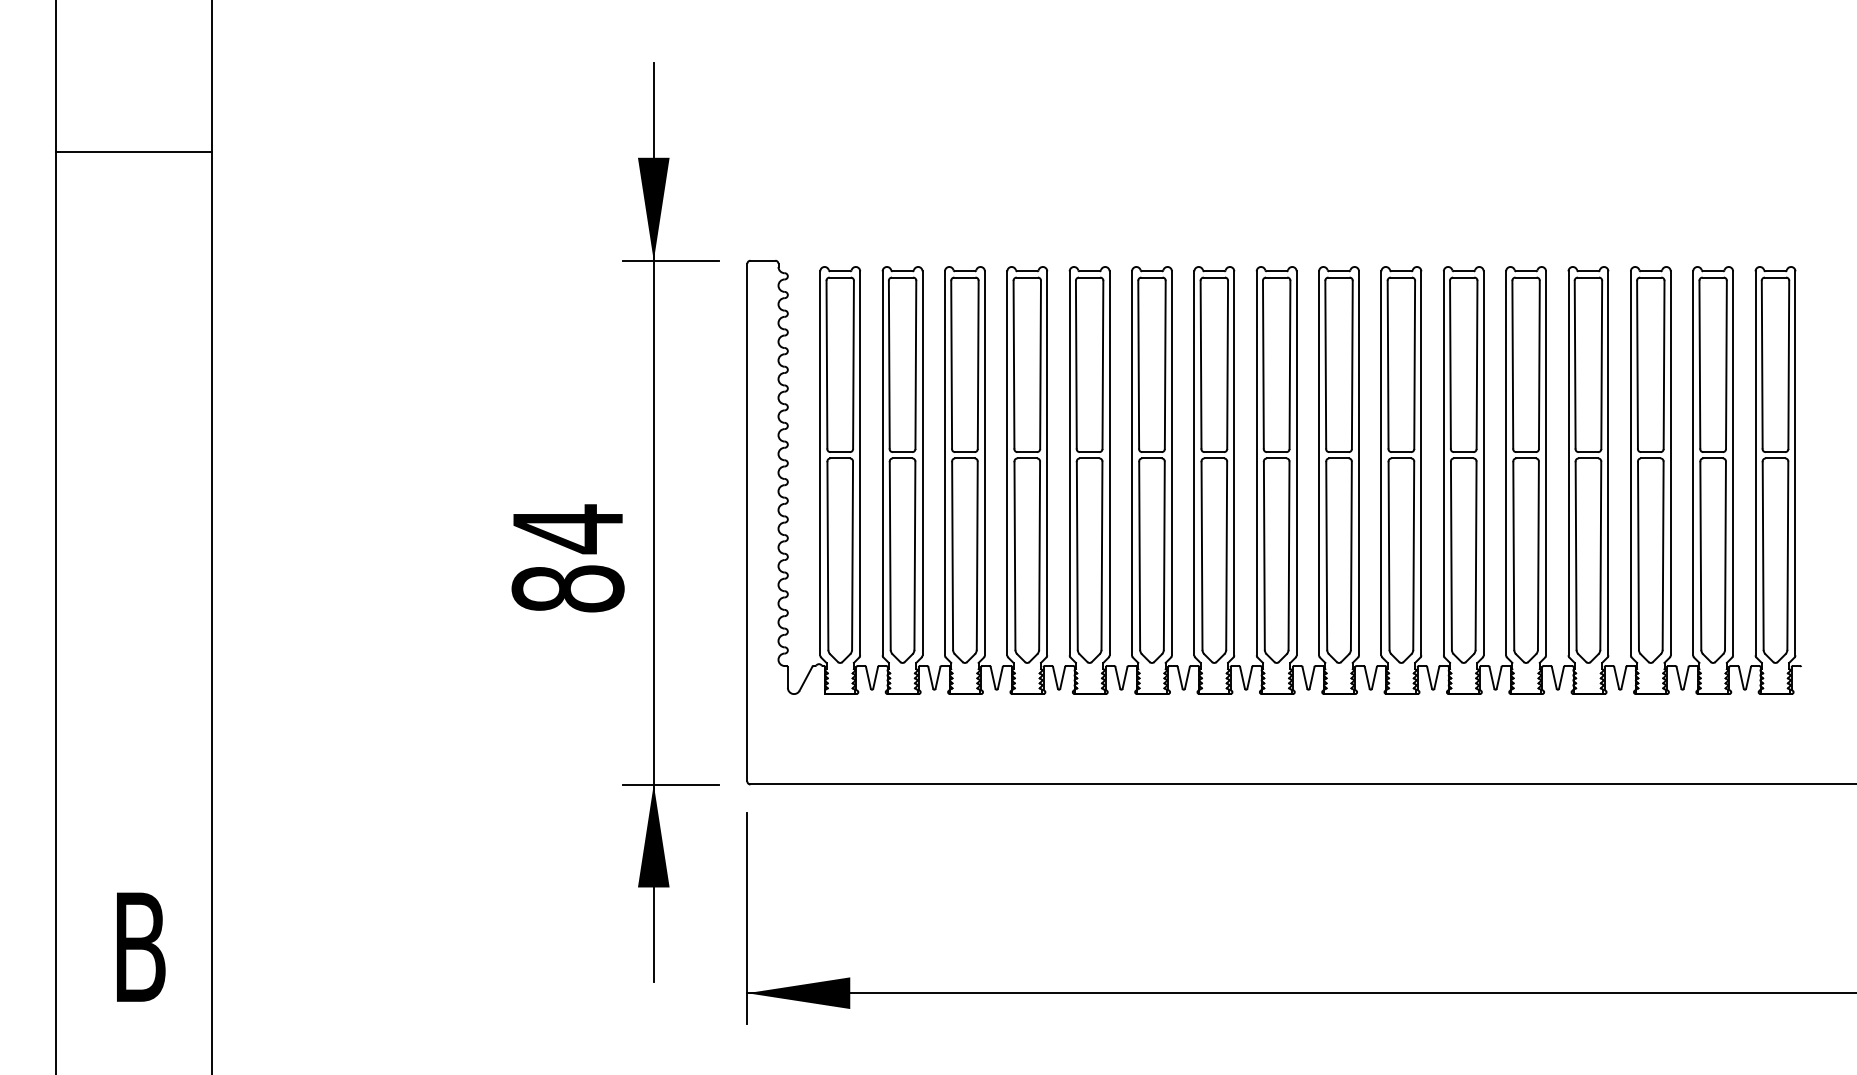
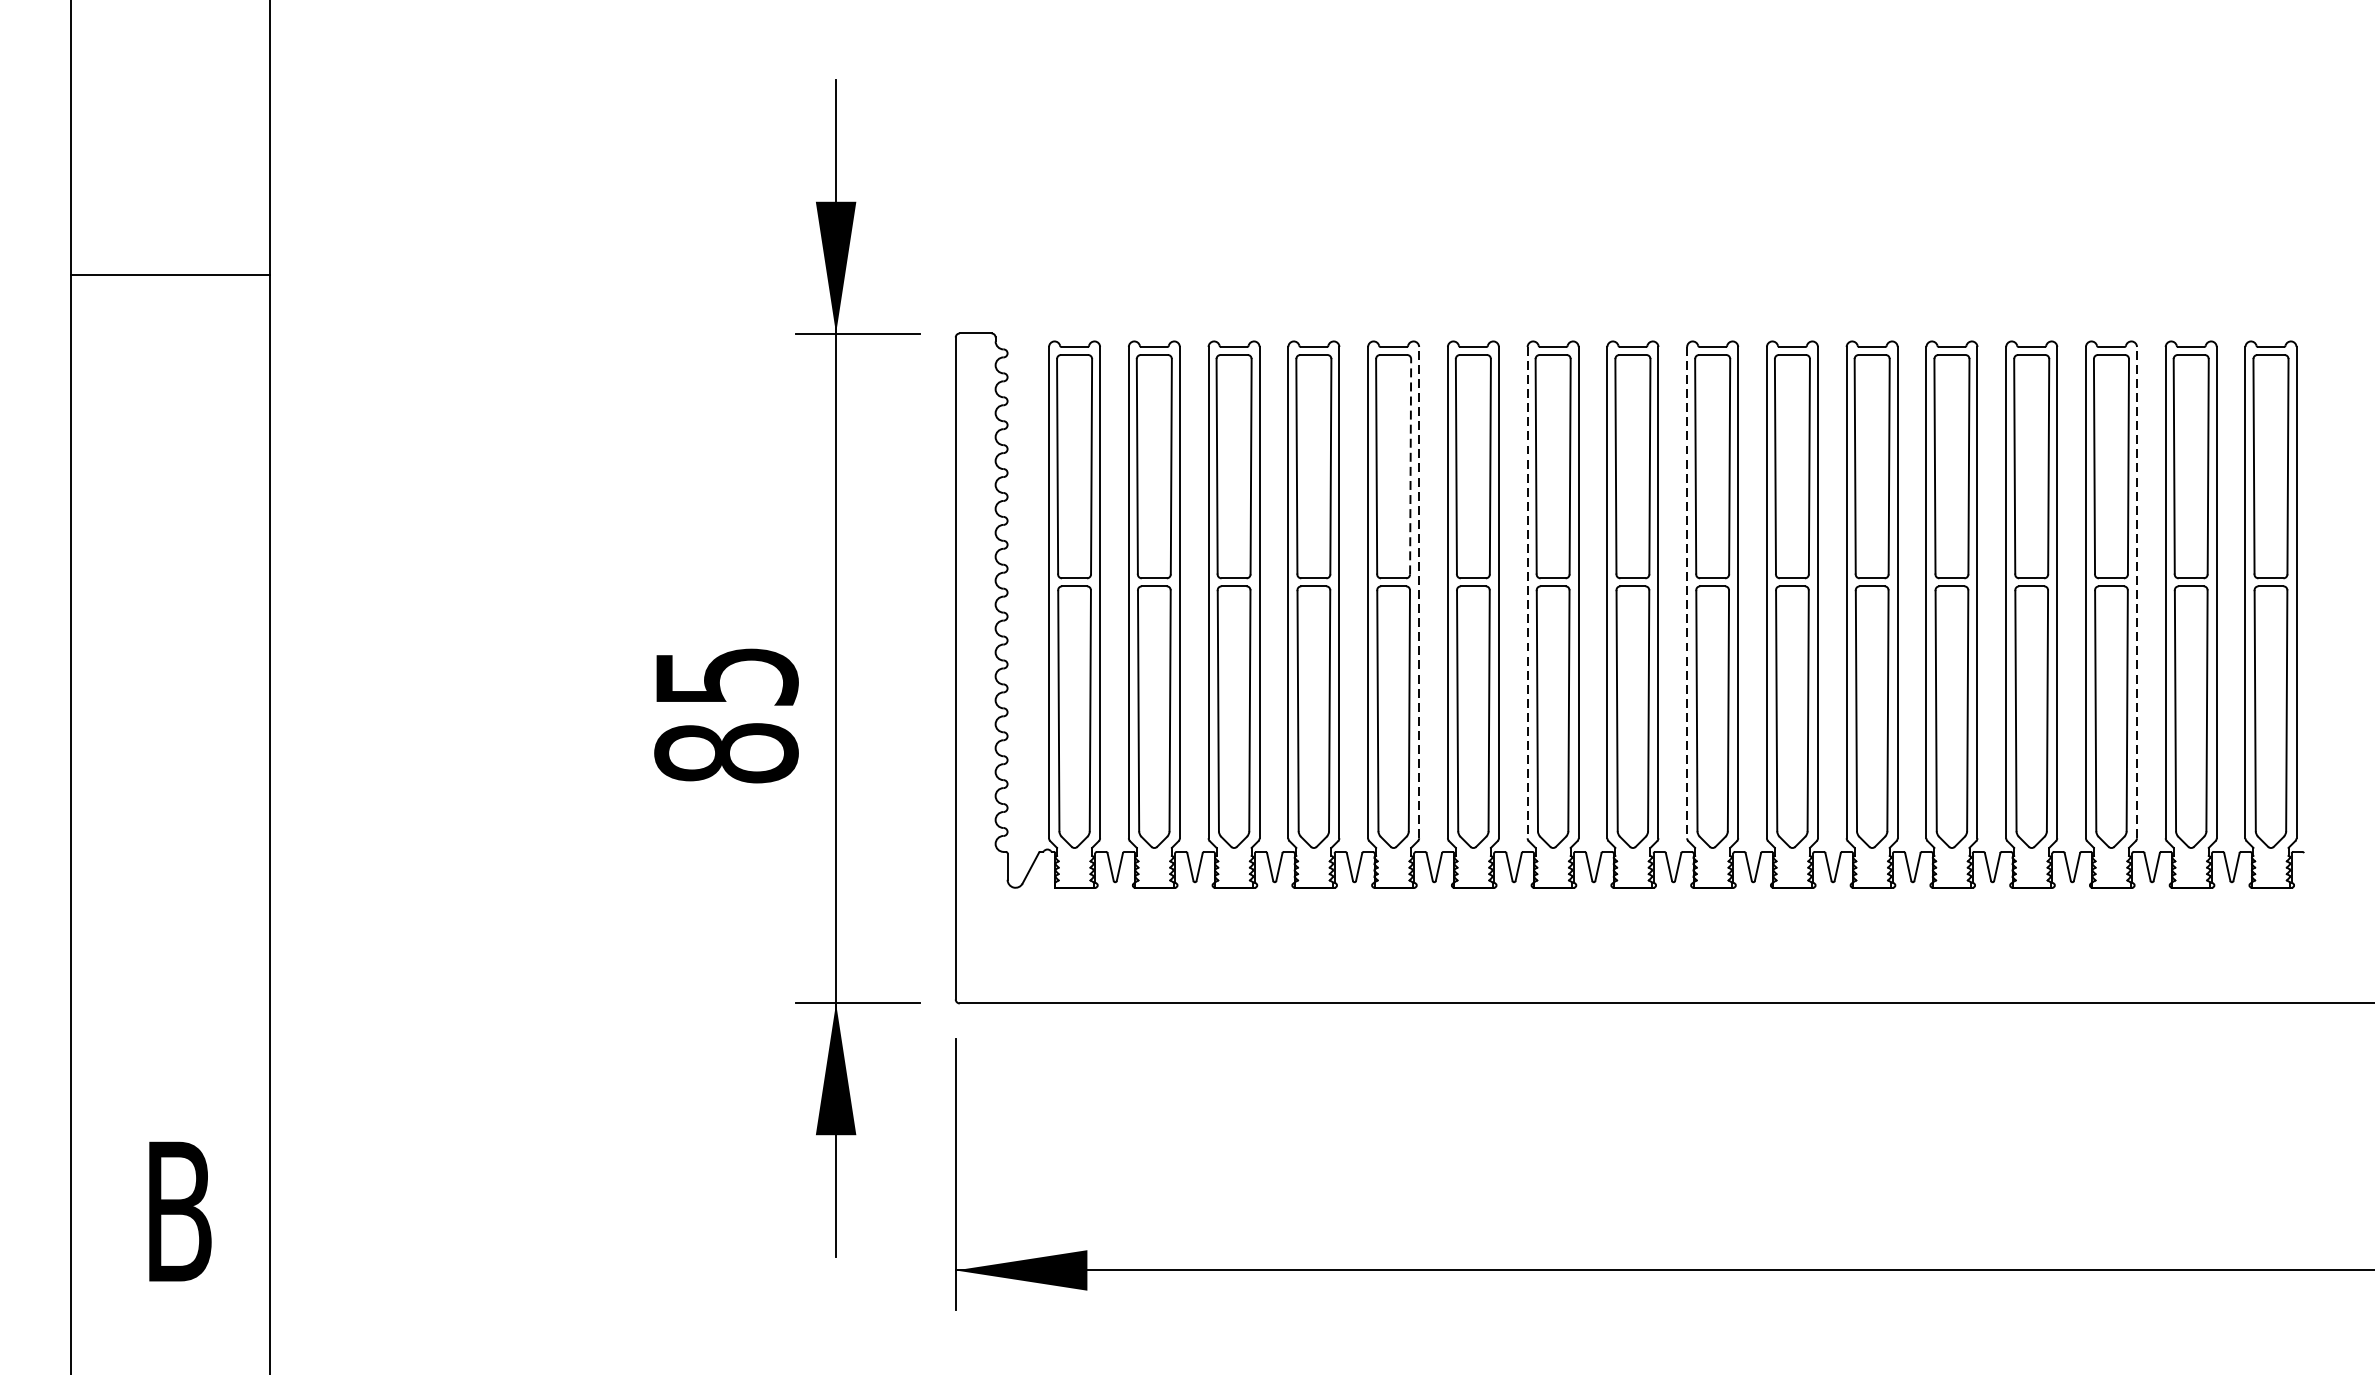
line: (133, 152) -> (170, 275), moved
line: (1102, 364) -> (1410, 466), solid -> dashed
line: (1109, 462) -> (1419, 591), solid -> dashed
line: (1670, 462) -> (2136, 591), solid -> dashed
line: (1194, 463) -> (1527, 592), solid -> dashed
line: (1319, 463) -> (1687, 592), solid -> dashed
text: (568, 529) -> (726, 677), 84 -> 85

